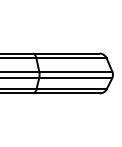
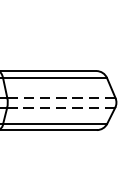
line: (75, 71) -> (60, 97), solid -> dashed
line: (76, 78) -> (62, 107), solid -> dashed

